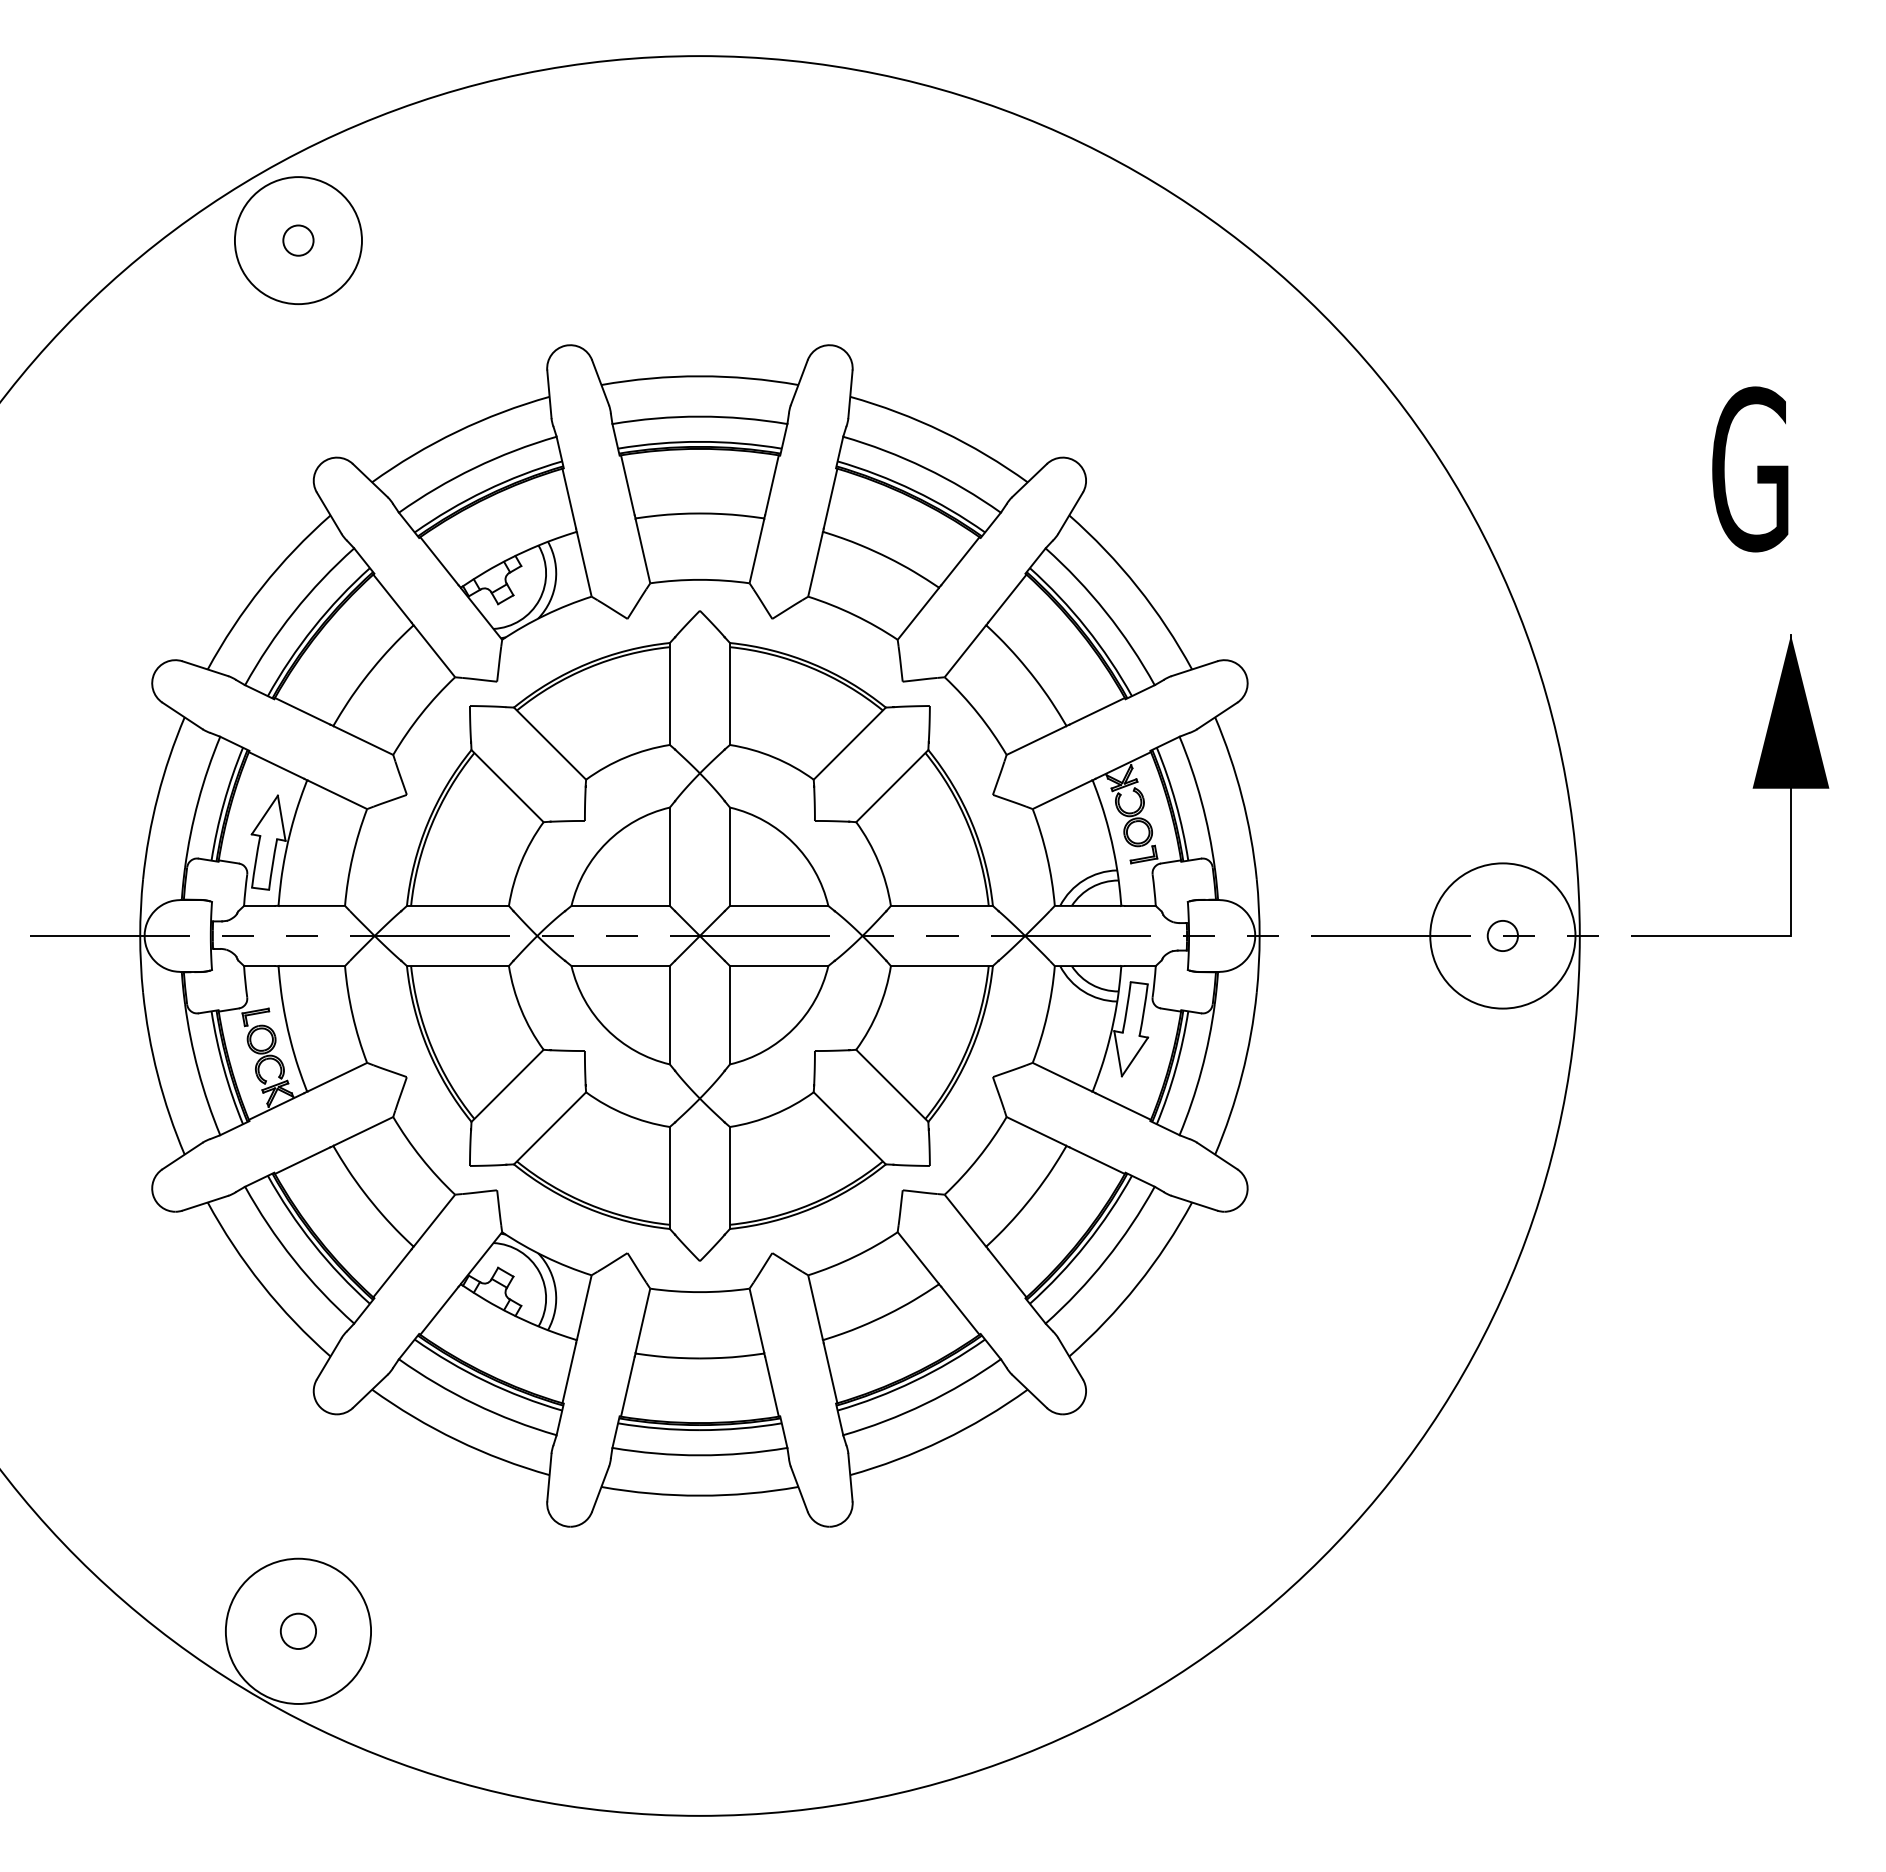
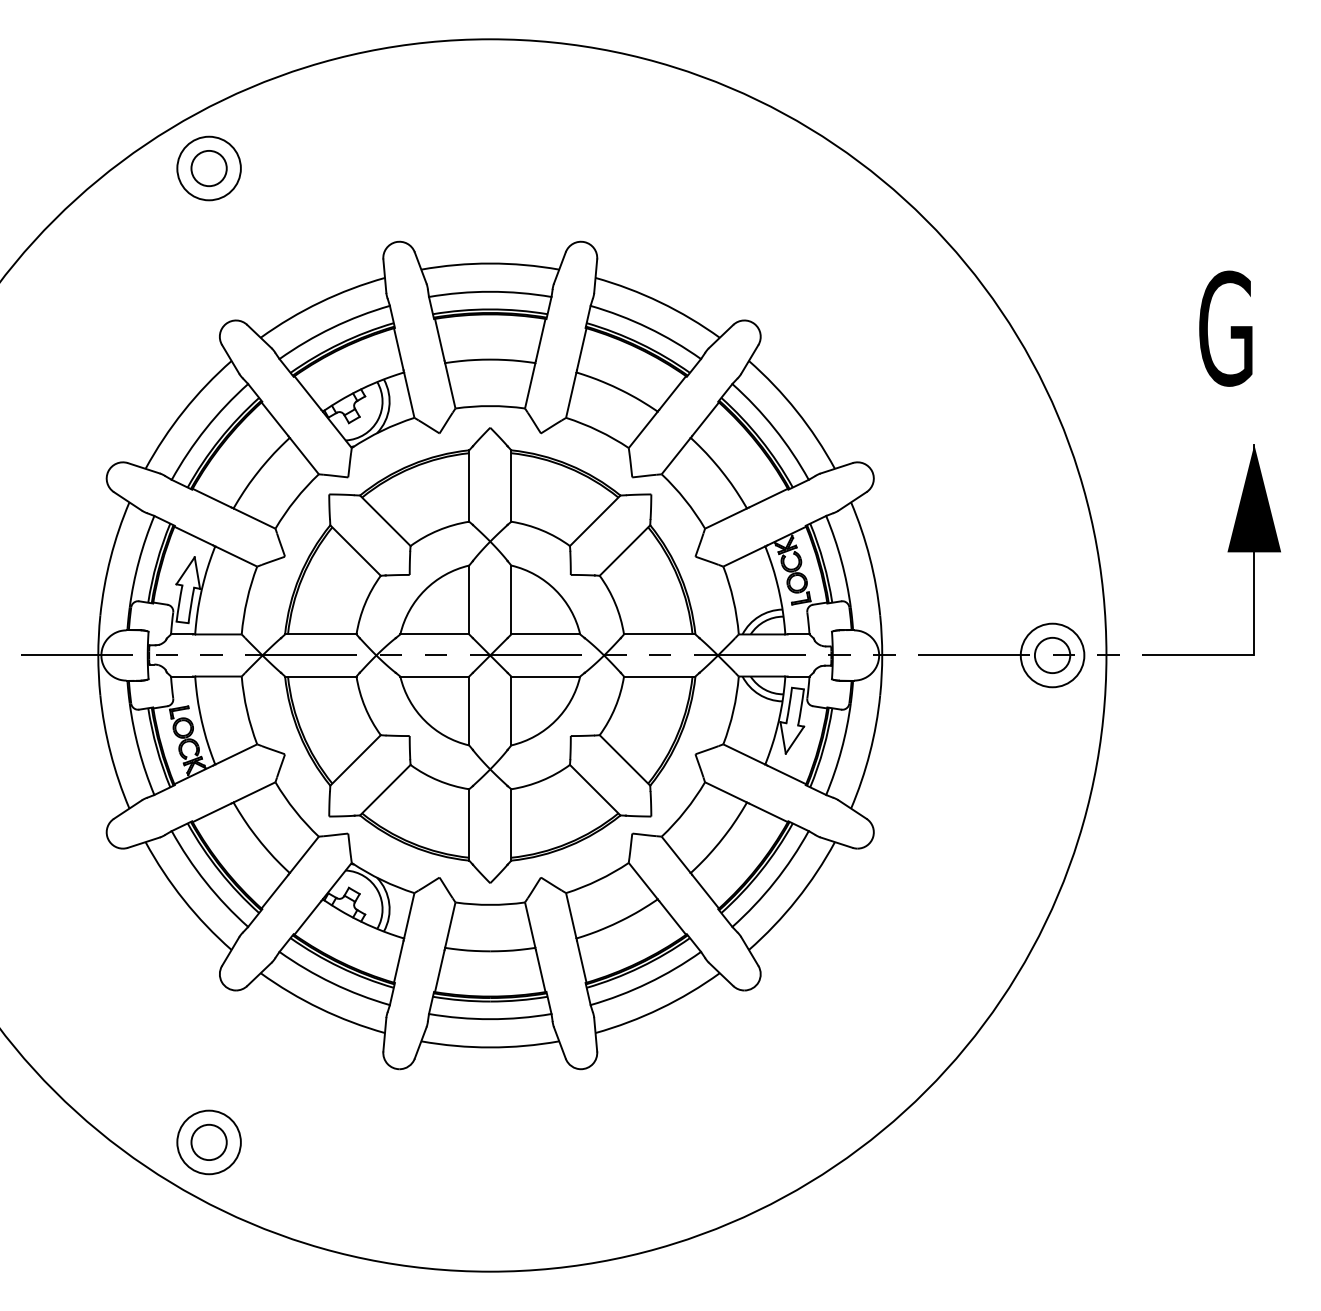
circle: (298, 240) -> (209, 168), size x0.71
circle: (298, 240) -> (209, 168), size x1.67
circle: (1502, 935) -> (1052, 655), size x0.62
circle: (1502, 935) -> (1052, 655), size x1.67
circle: (298, 1630) -> (209, 1141), size x0.62
circle: (298, 1631) -> (209, 1142), size x1.43

